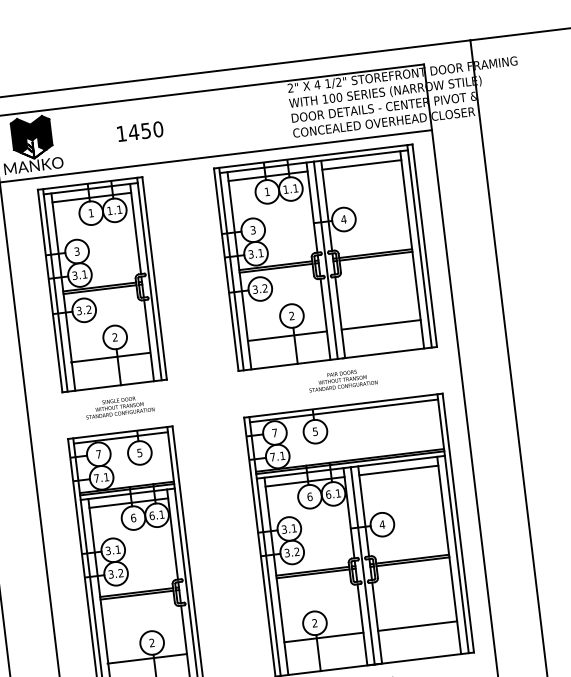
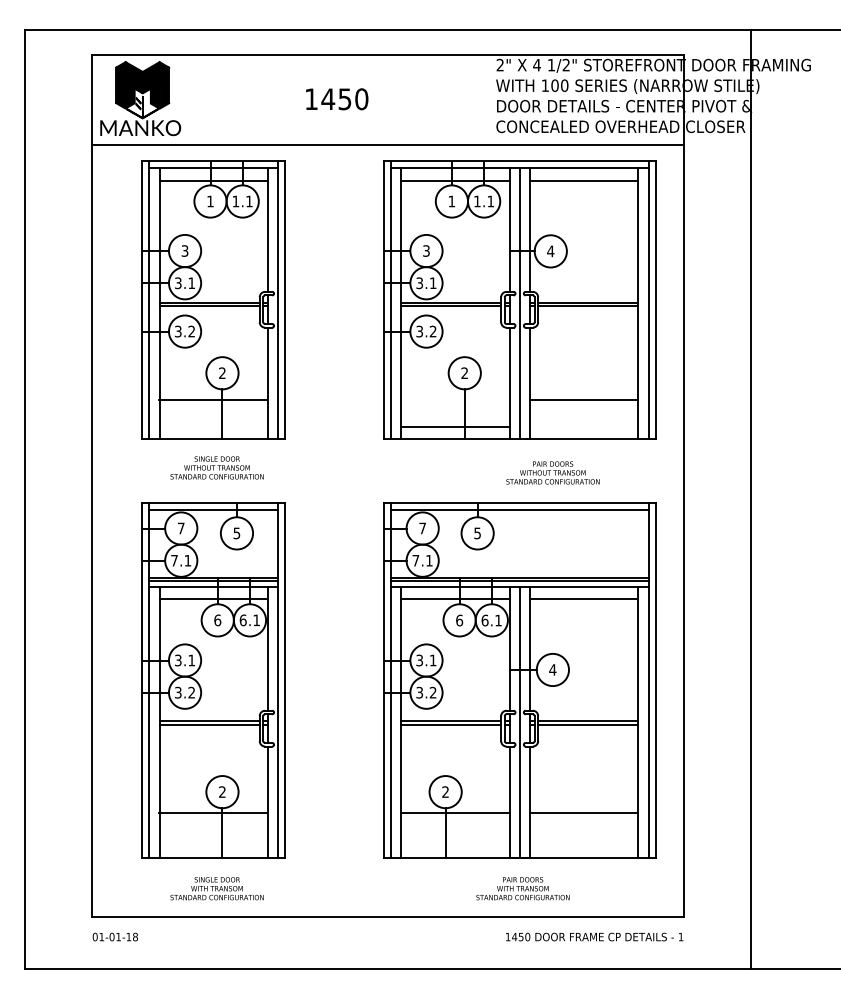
text: (140, 131) -> (337, 99), moved
line: (287, 336) -> (455, 426), moved
text: (342, 379) -> (552, 472), moved

